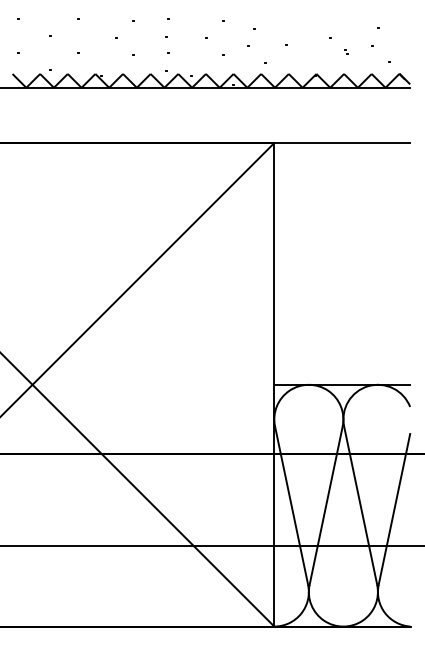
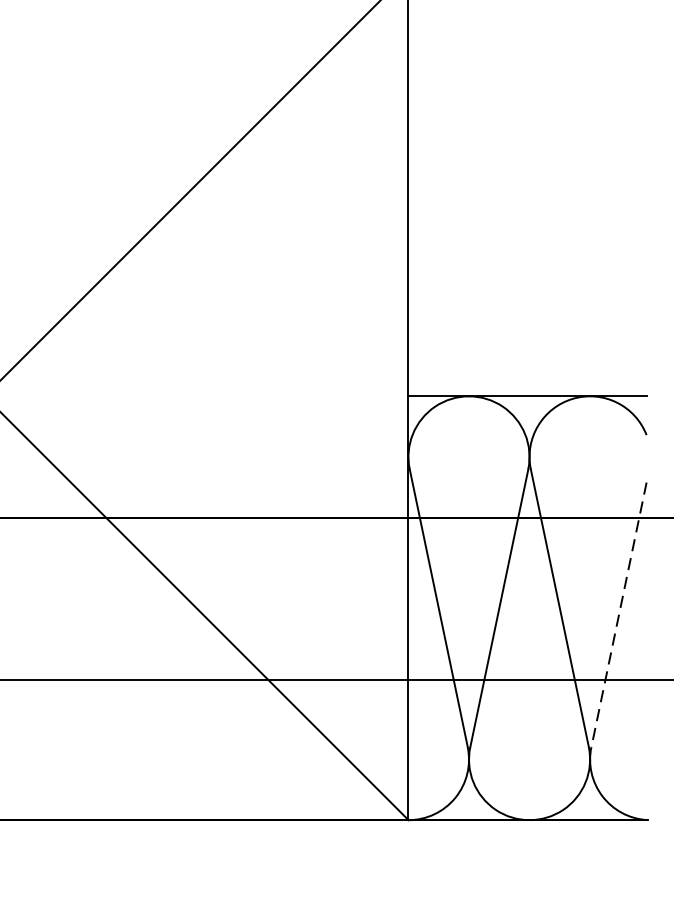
line: (394, 510) -> (619, 616), solid -> dashed

